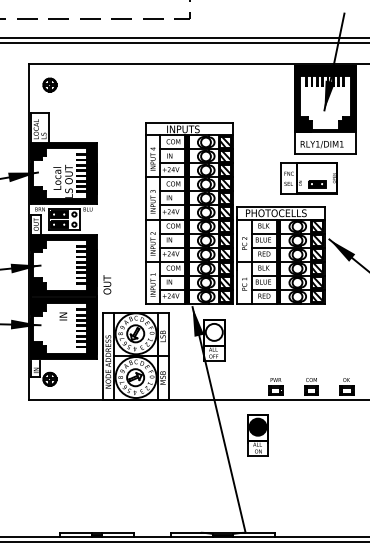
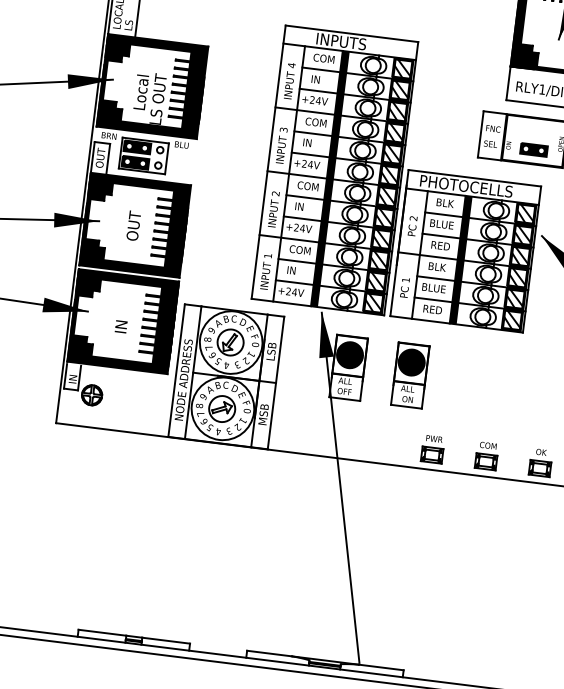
text: (107, 284) -> (134, 225), moved
text: (63, 316) -> (121, 326), moved
fill: (213, 331) -> (348, 353), added
part: (257, 435) -> (409, 375), moved

